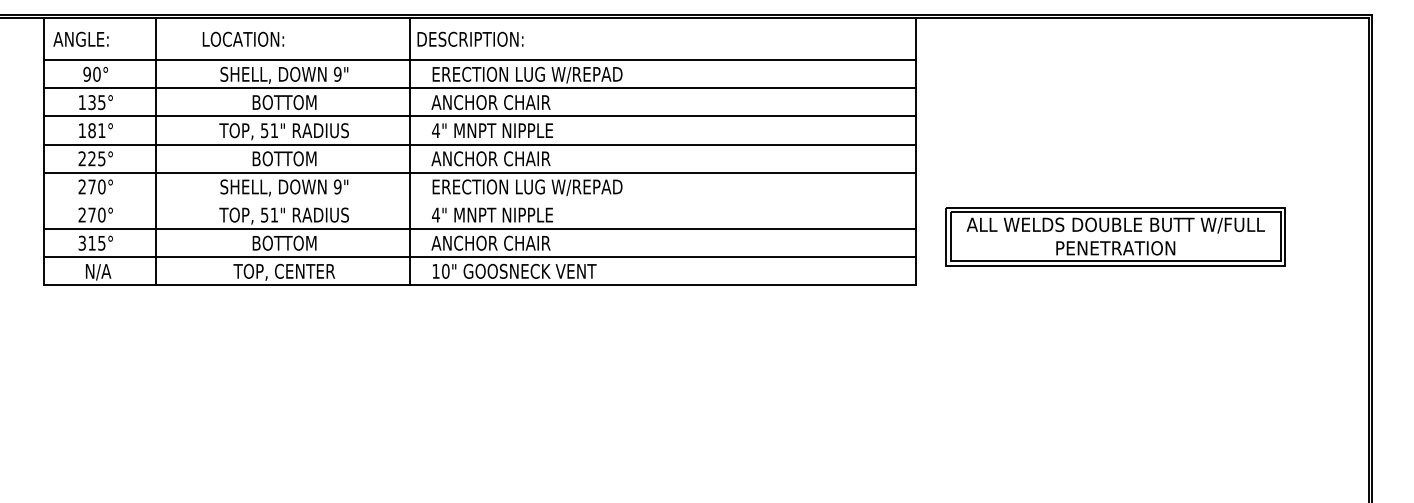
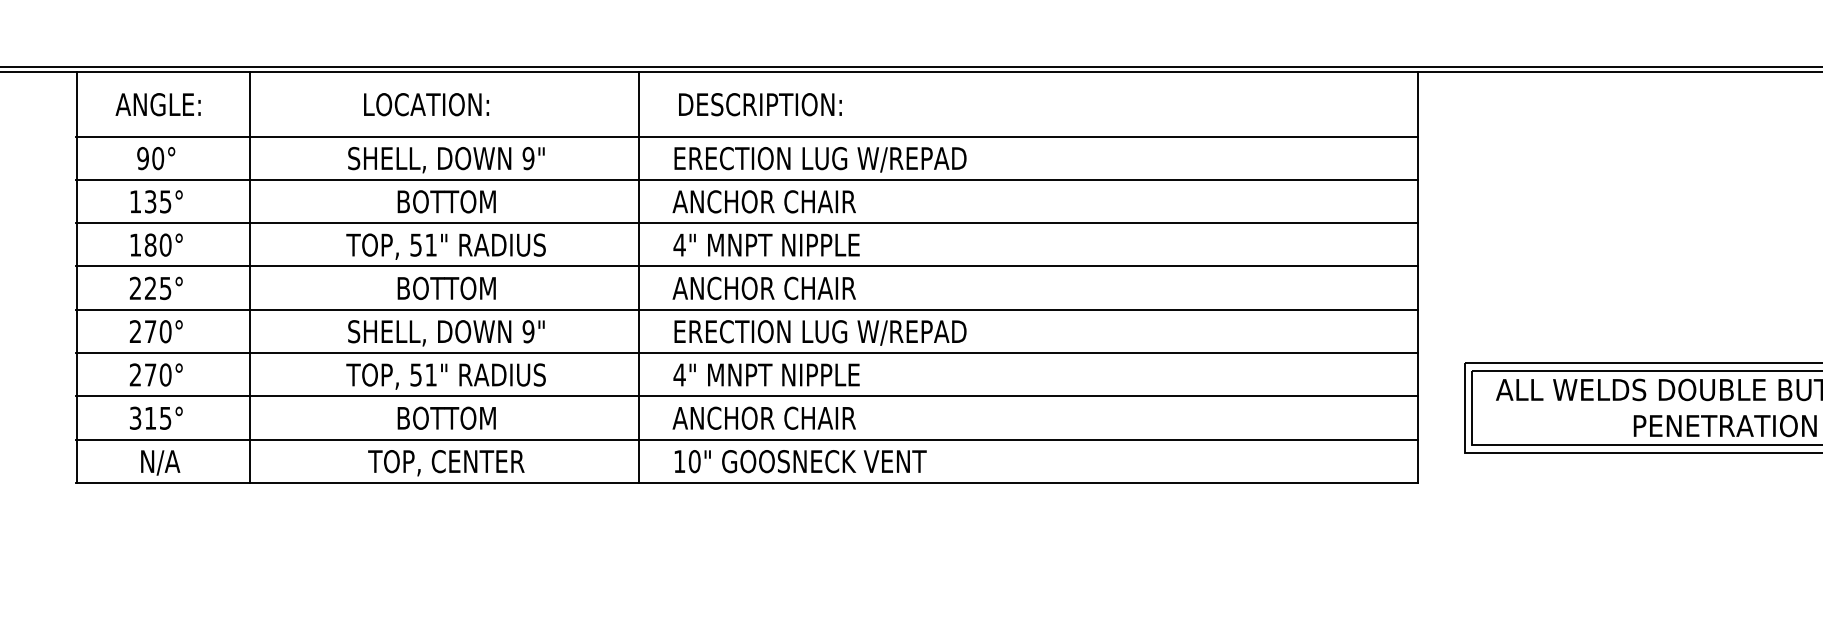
text: (80, 38) -> (157, 103), moved
text: (243, 38) -> (426, 103), moved
text: (470, 38) -> (760, 103), moved
text: (101, 130) -> (165, 244), 181° -> 180°
line: (479, 200) -> (746, 352), added

